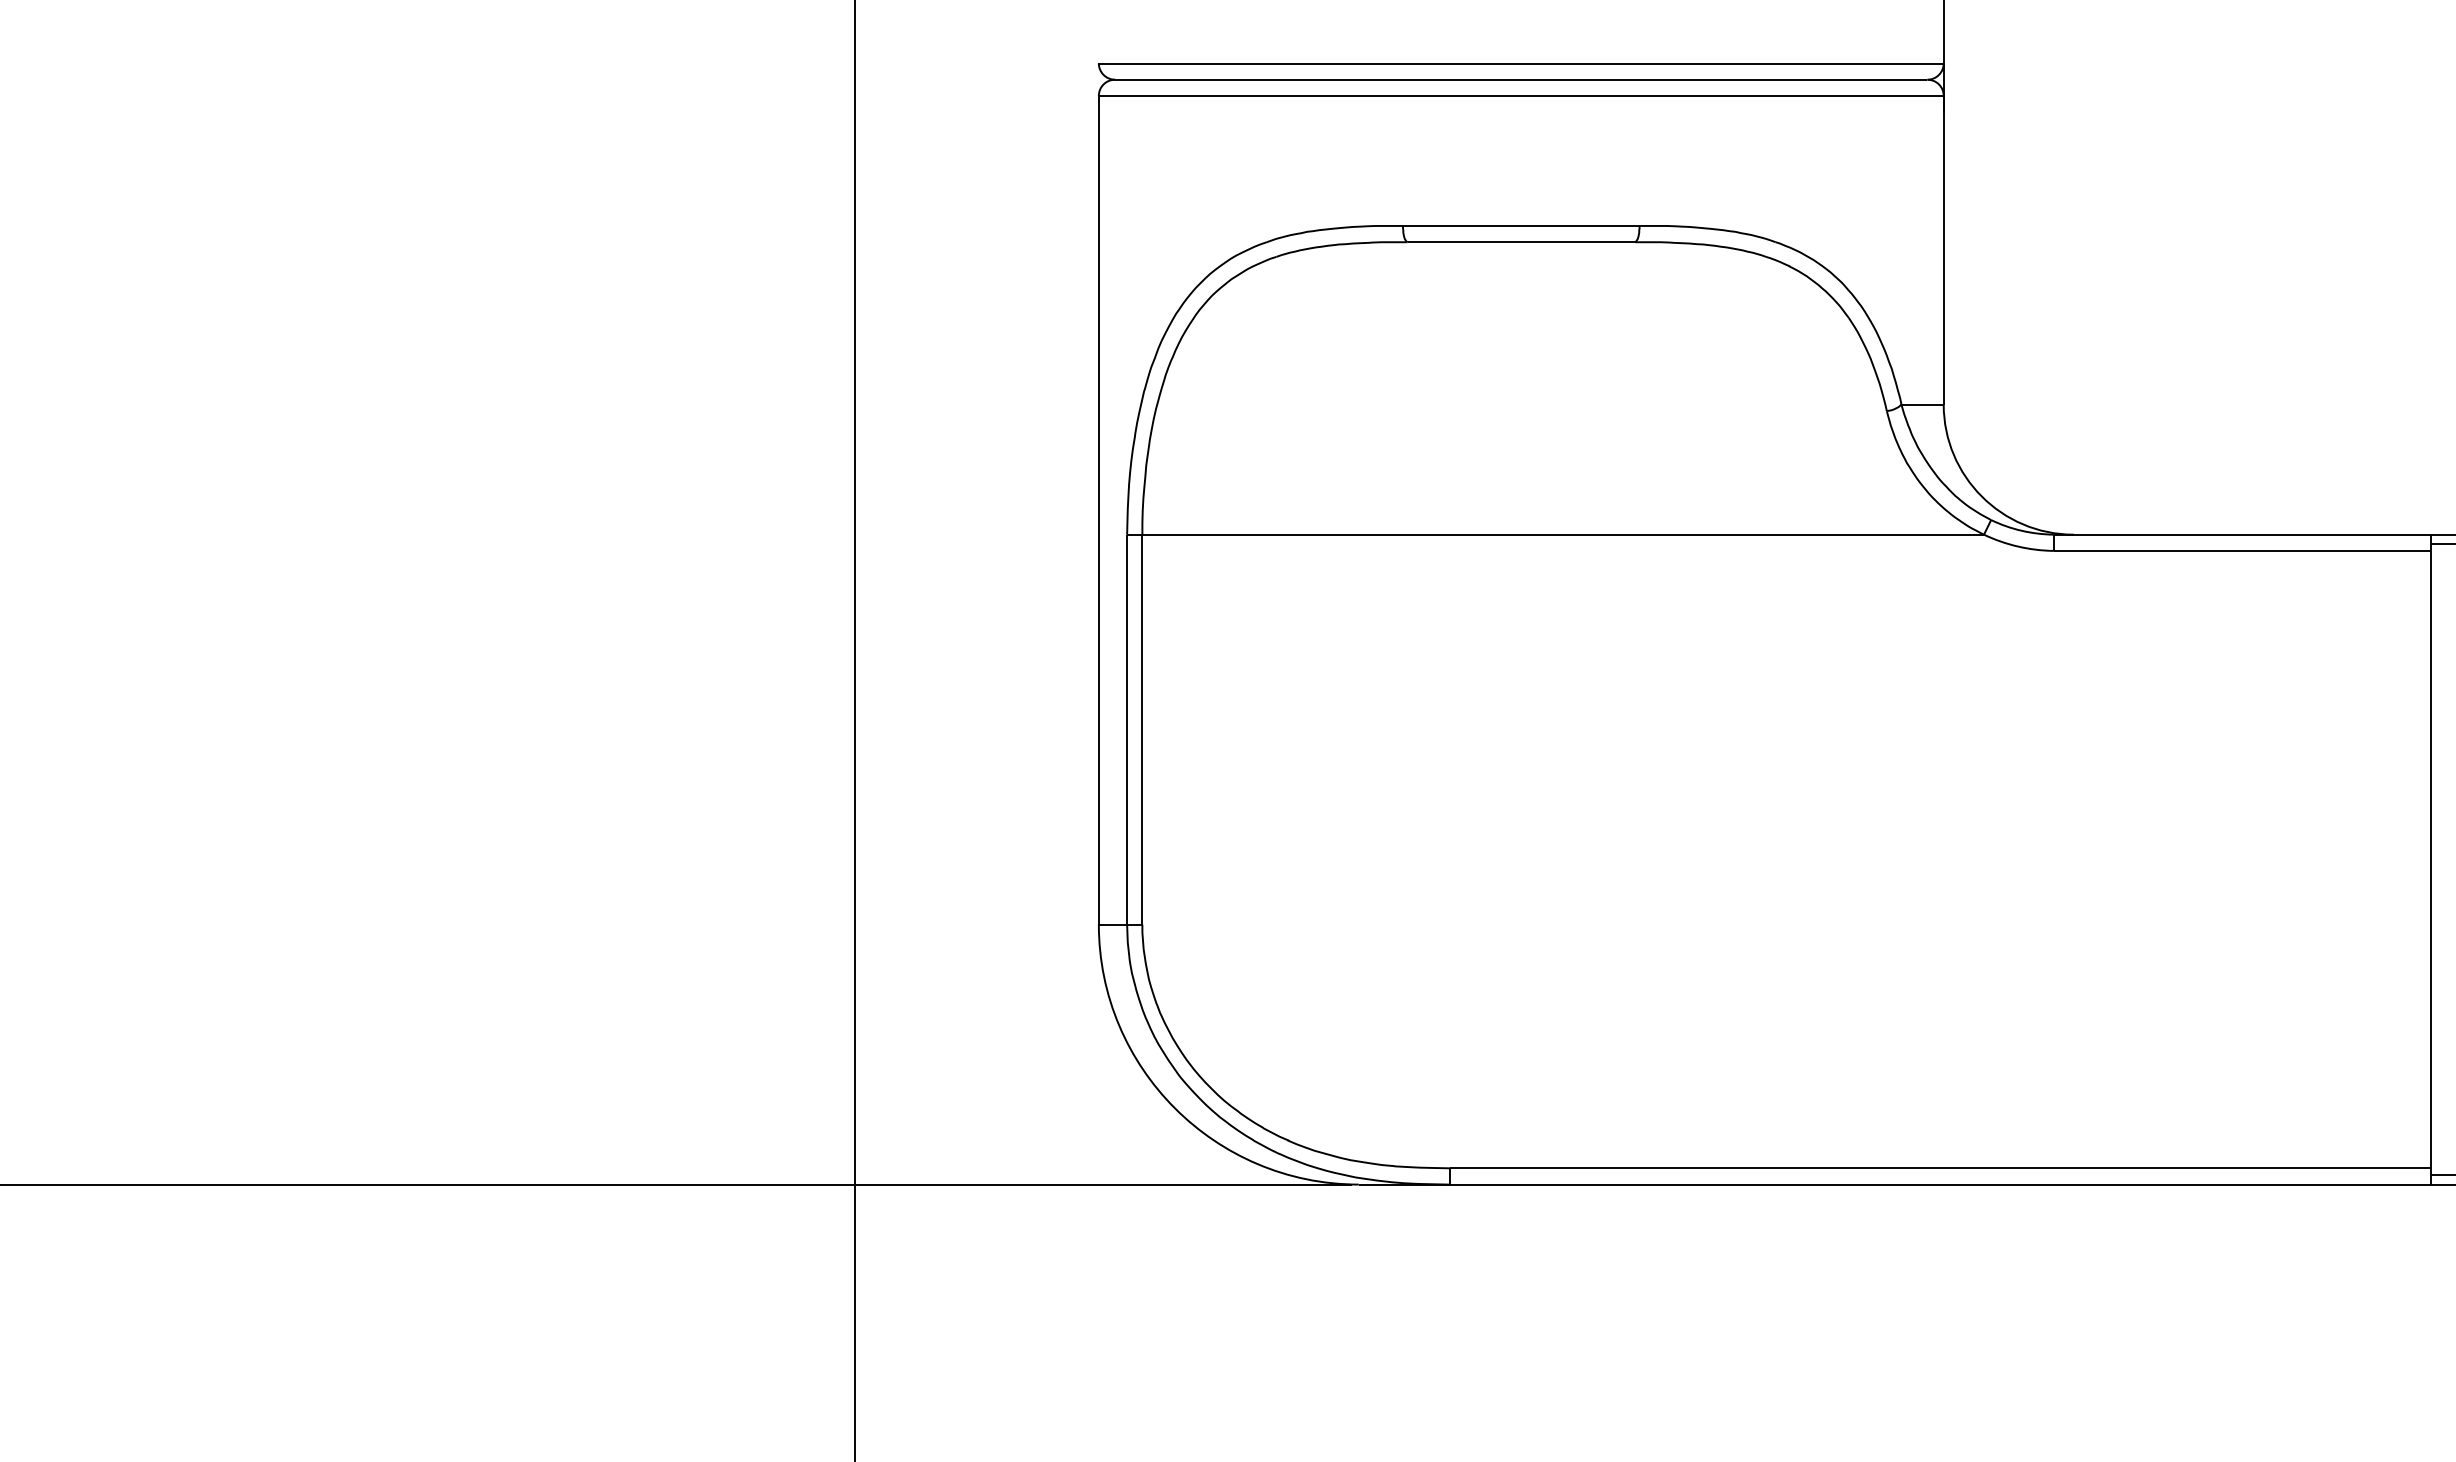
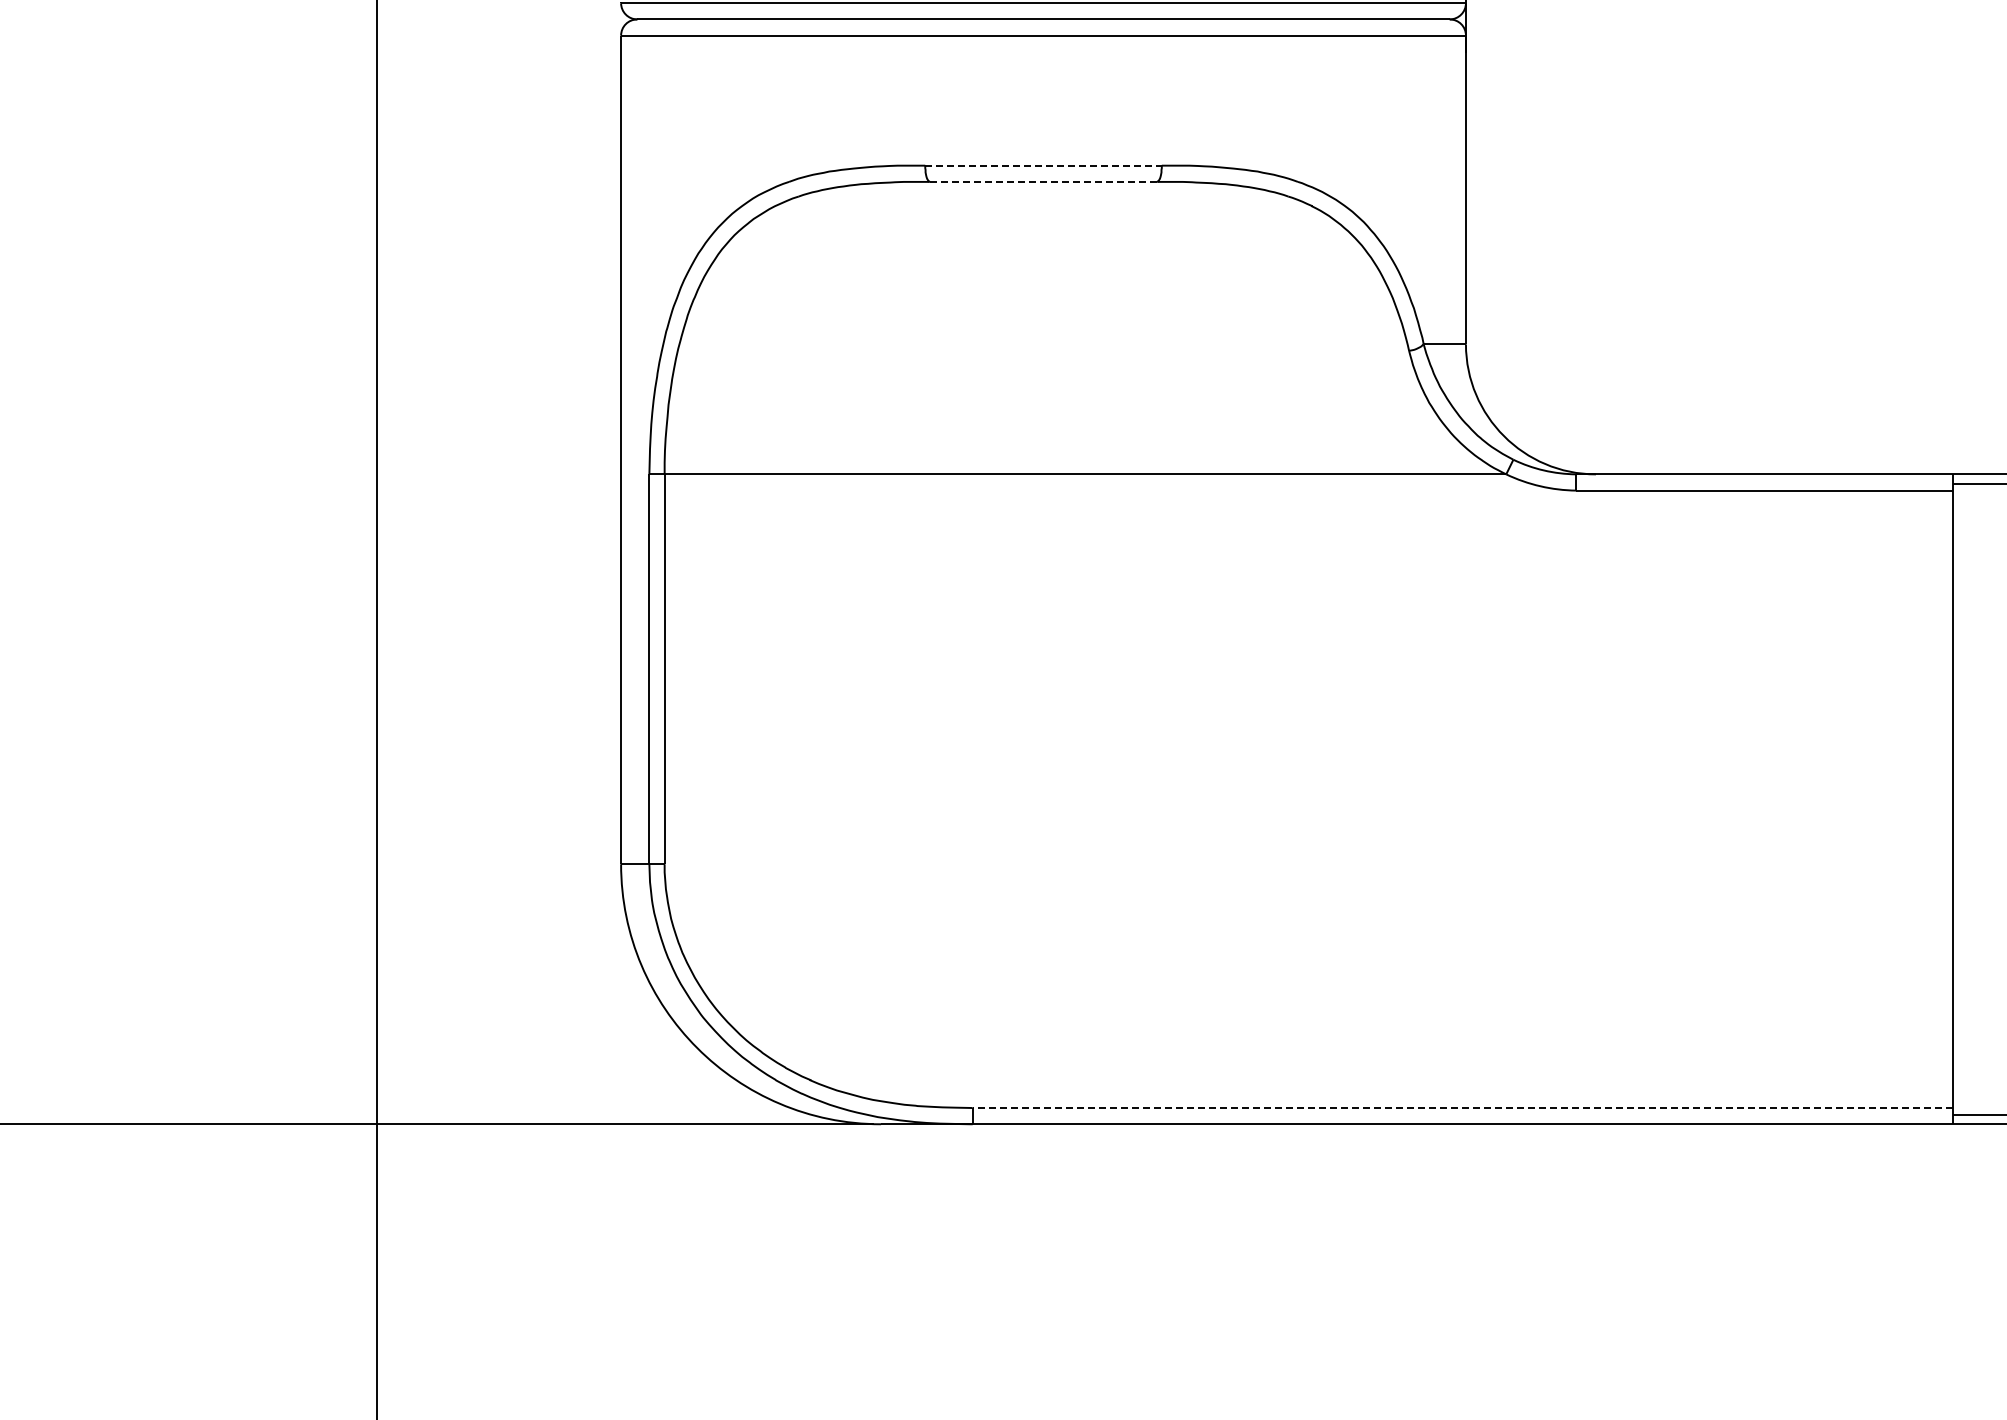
line: (1521, 225) -> (1043, 165), solid -> dashed
line: (1521, 242) -> (1043, 182), solid -> dashed
line: (1940, 1168) -> (1462, 1108), solid -> dashed

